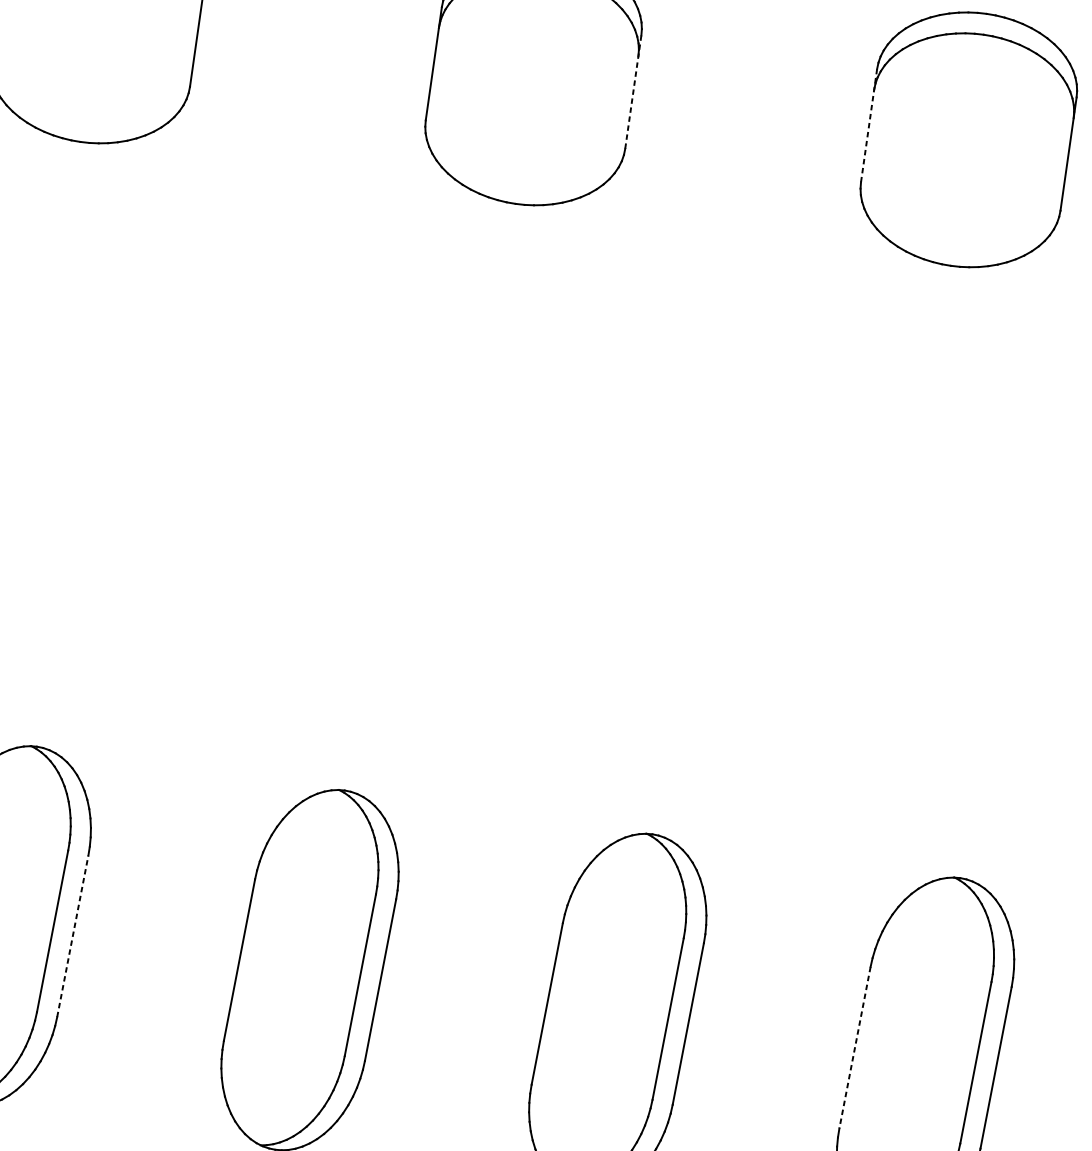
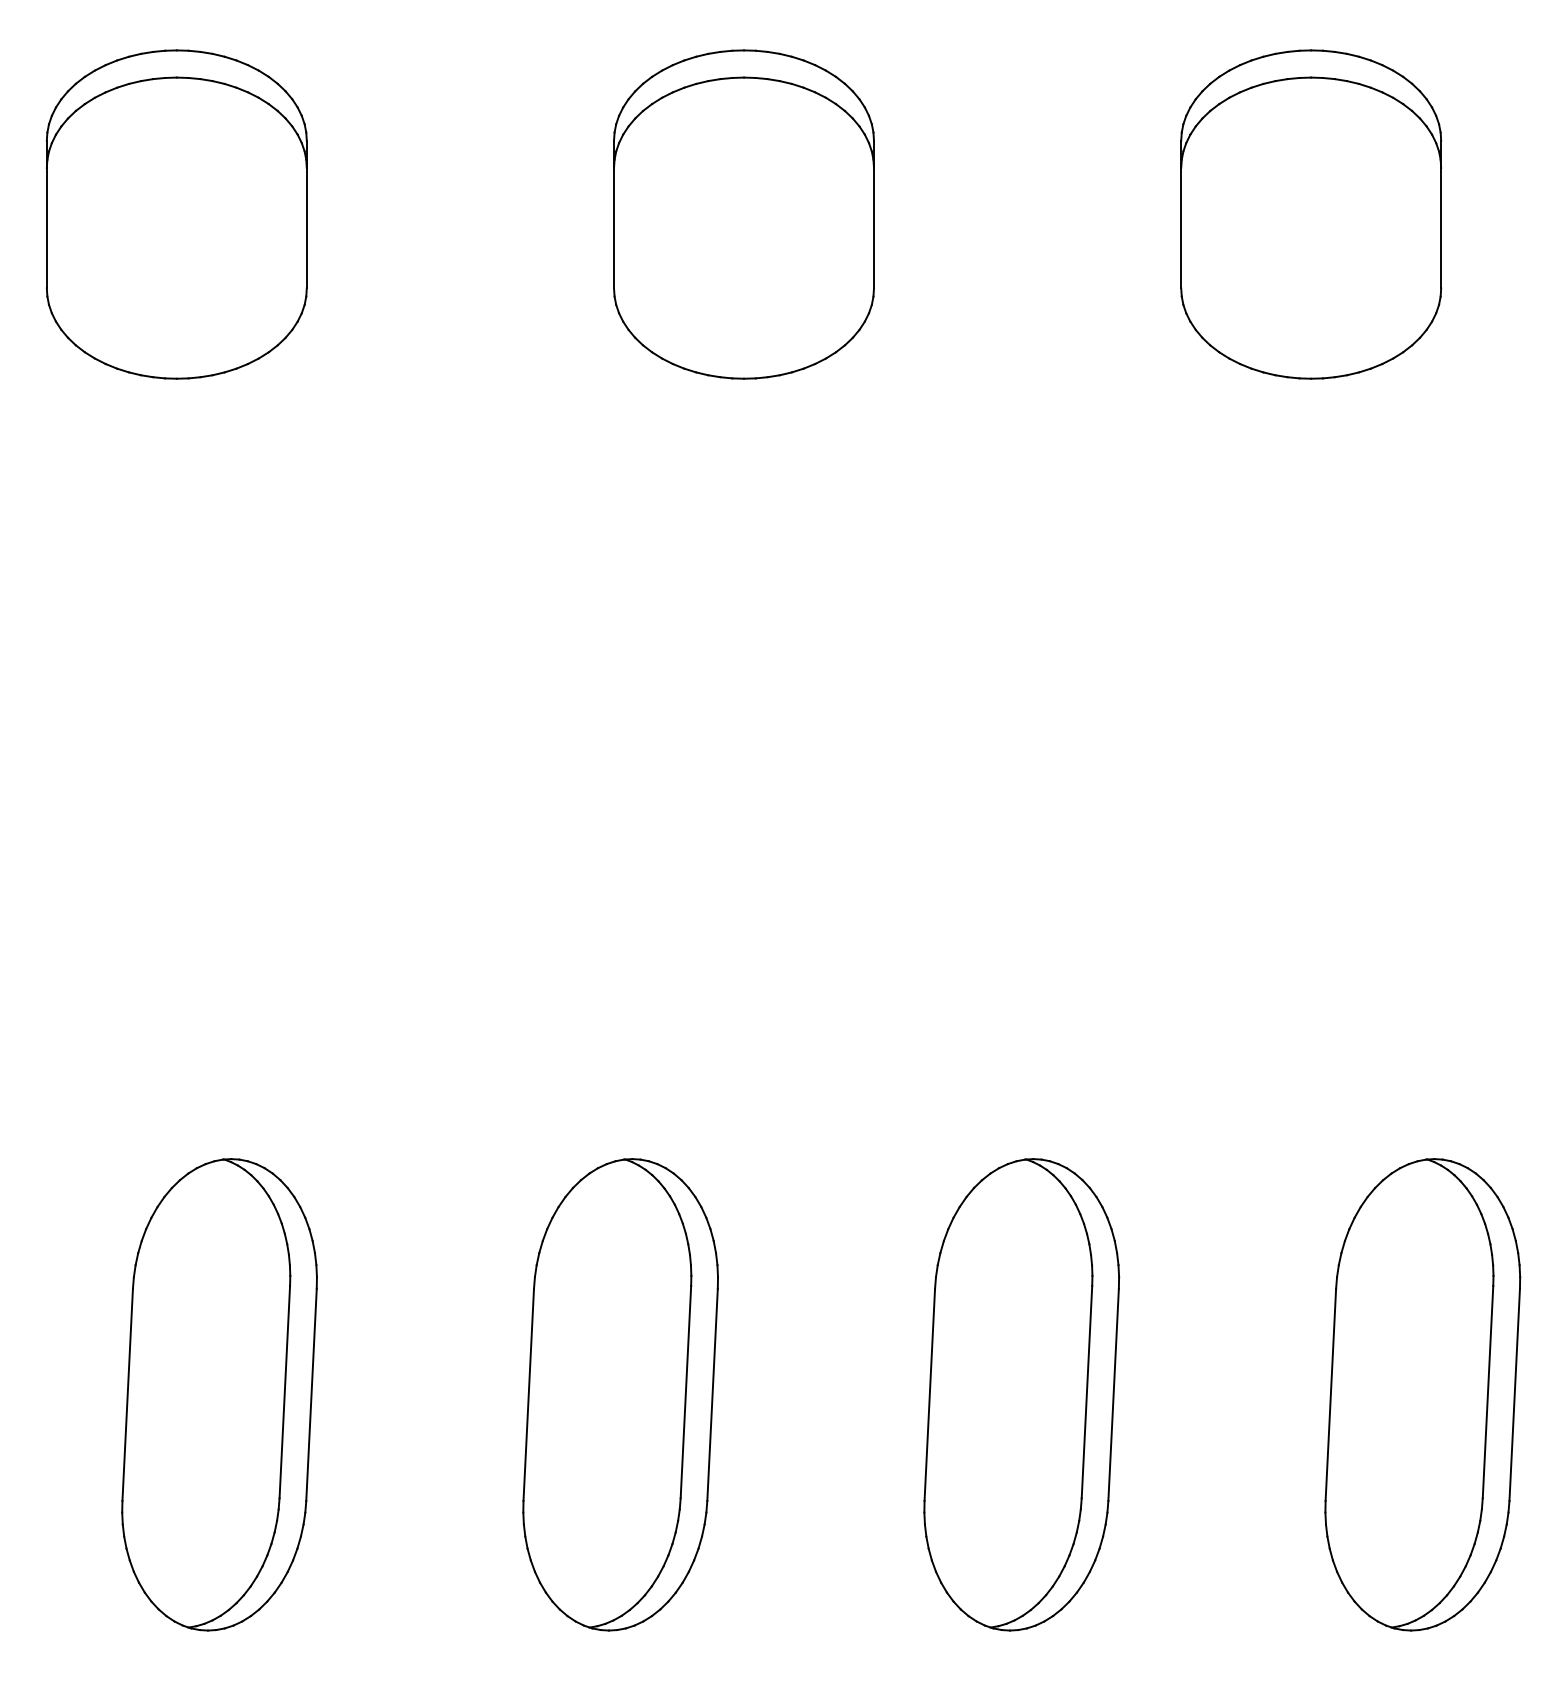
line: (632, 92) -> (873, 214), dashed -> solid
line: (869, 125) -> (1181, 214), dashed -> solid
line: (72, 936) -> (311, 1394), dashed -> solid
line: (854, 1048) -> (1330, 1395), dashed -> solid

